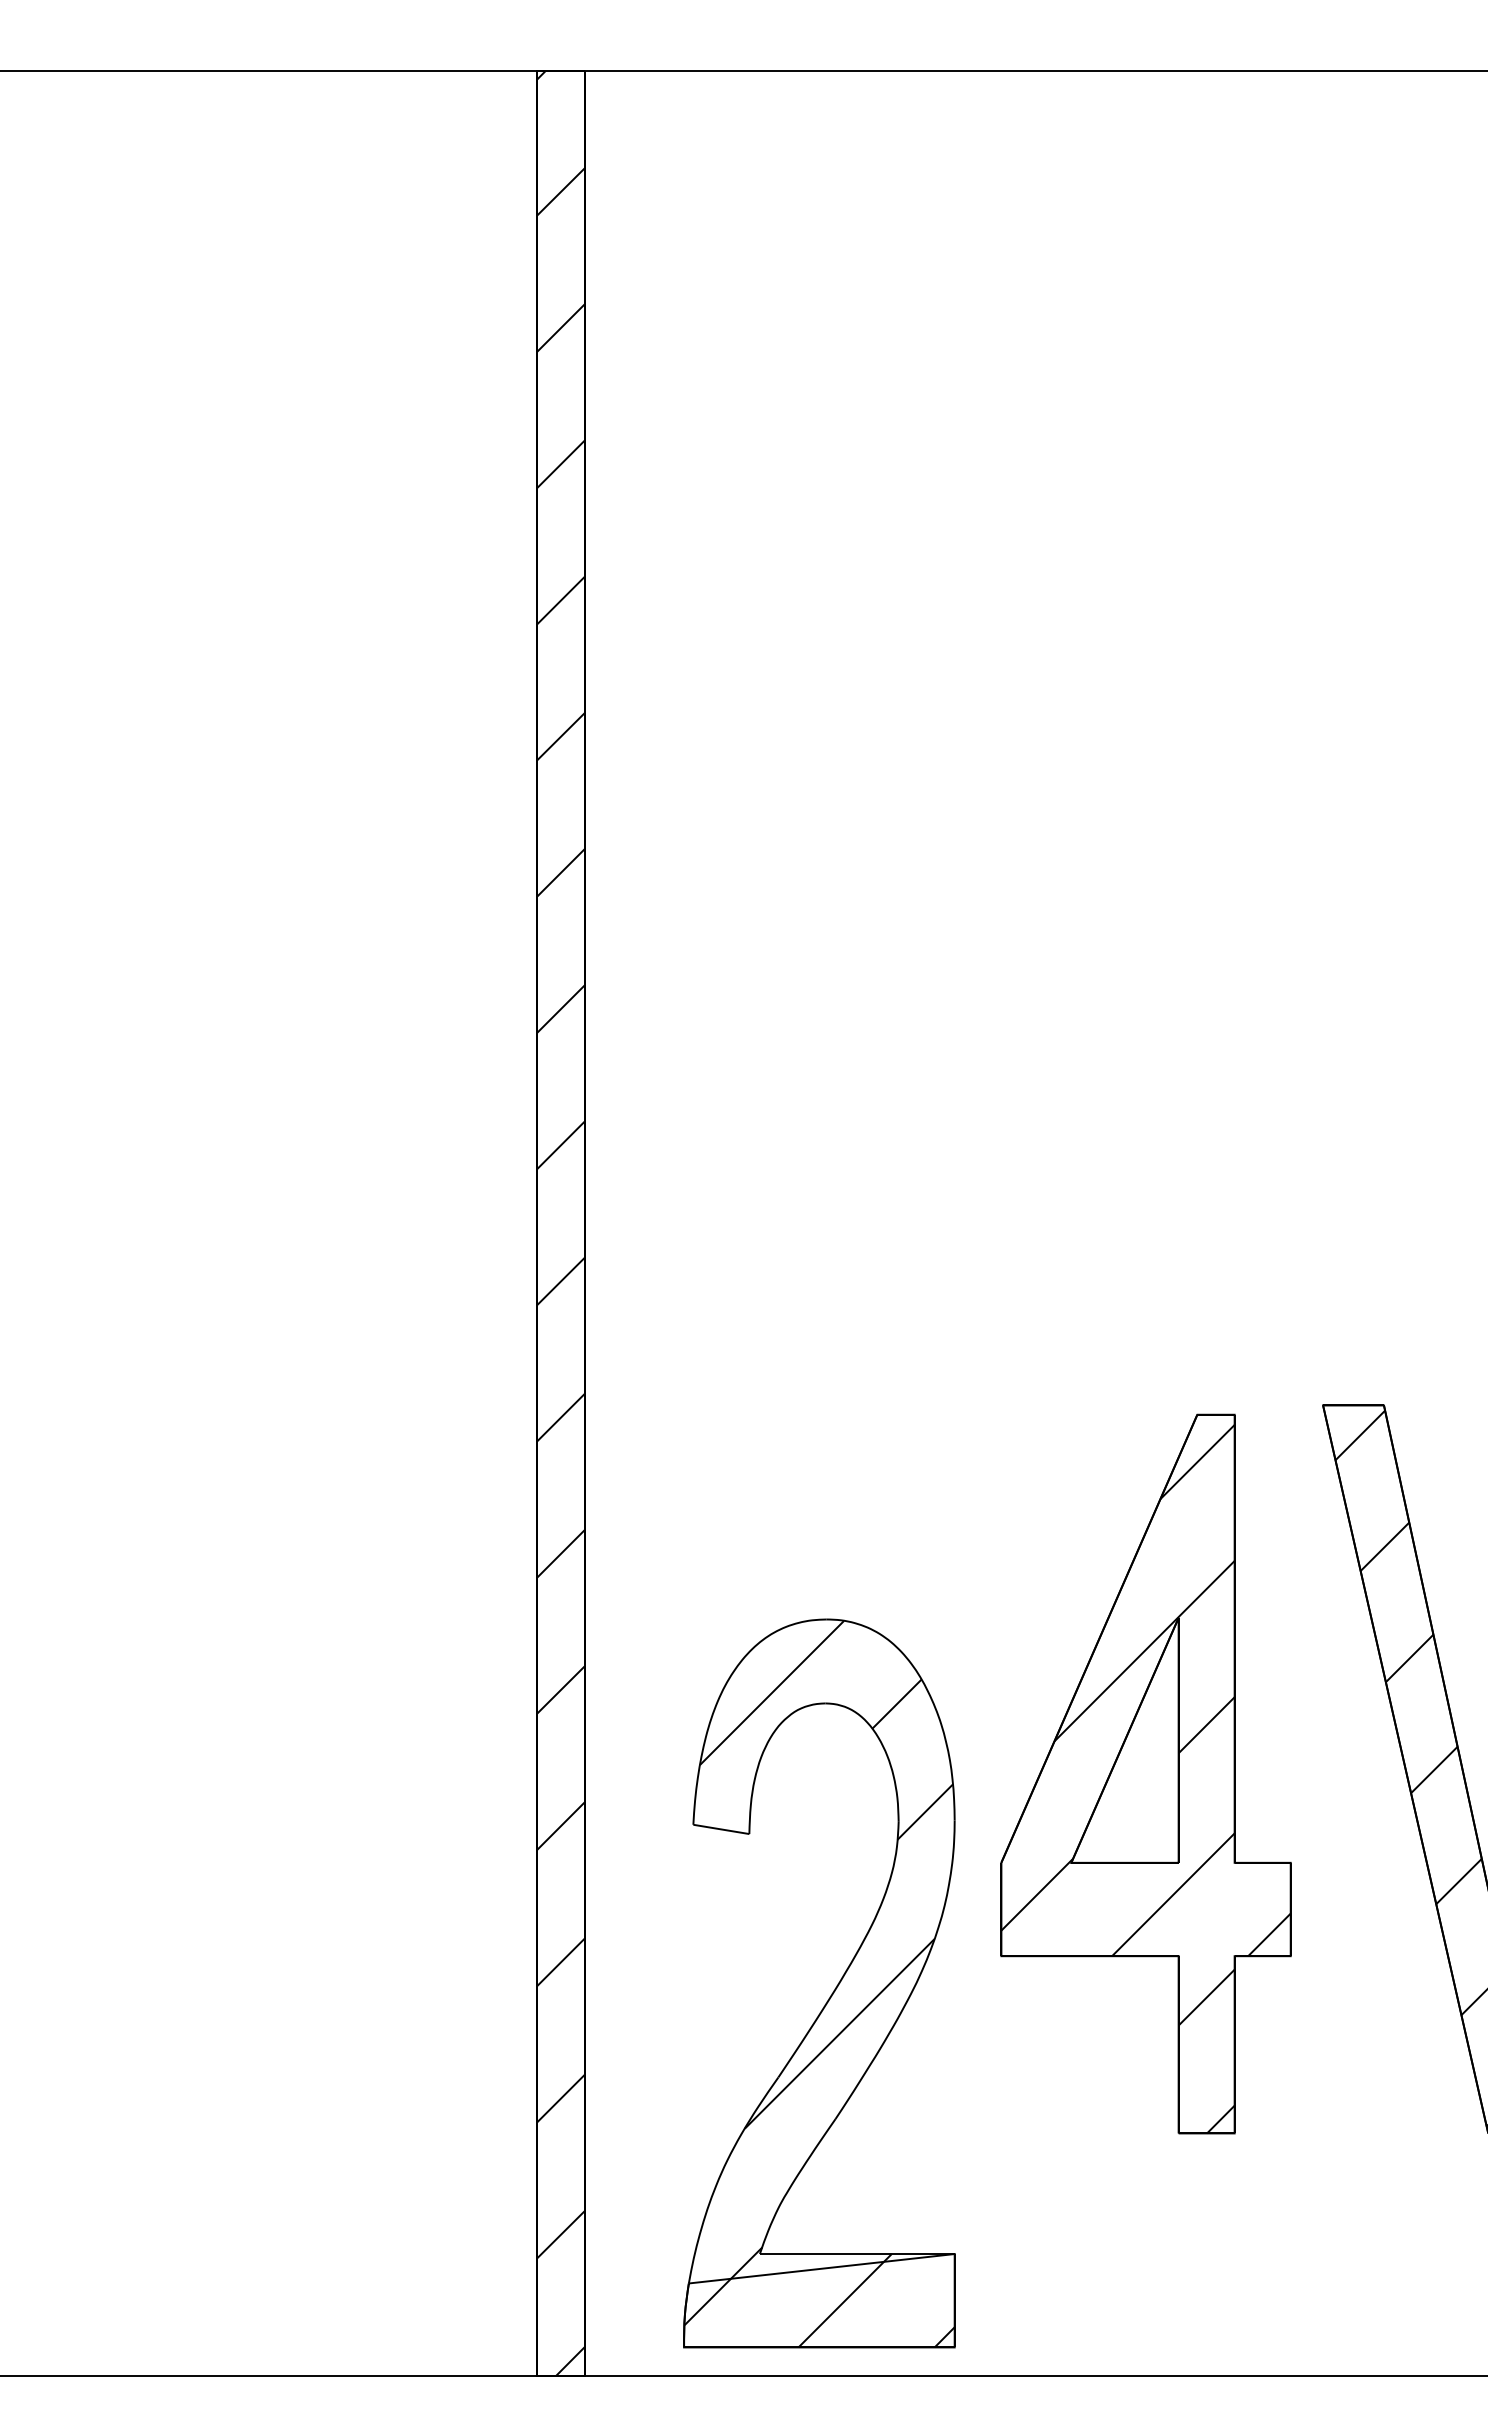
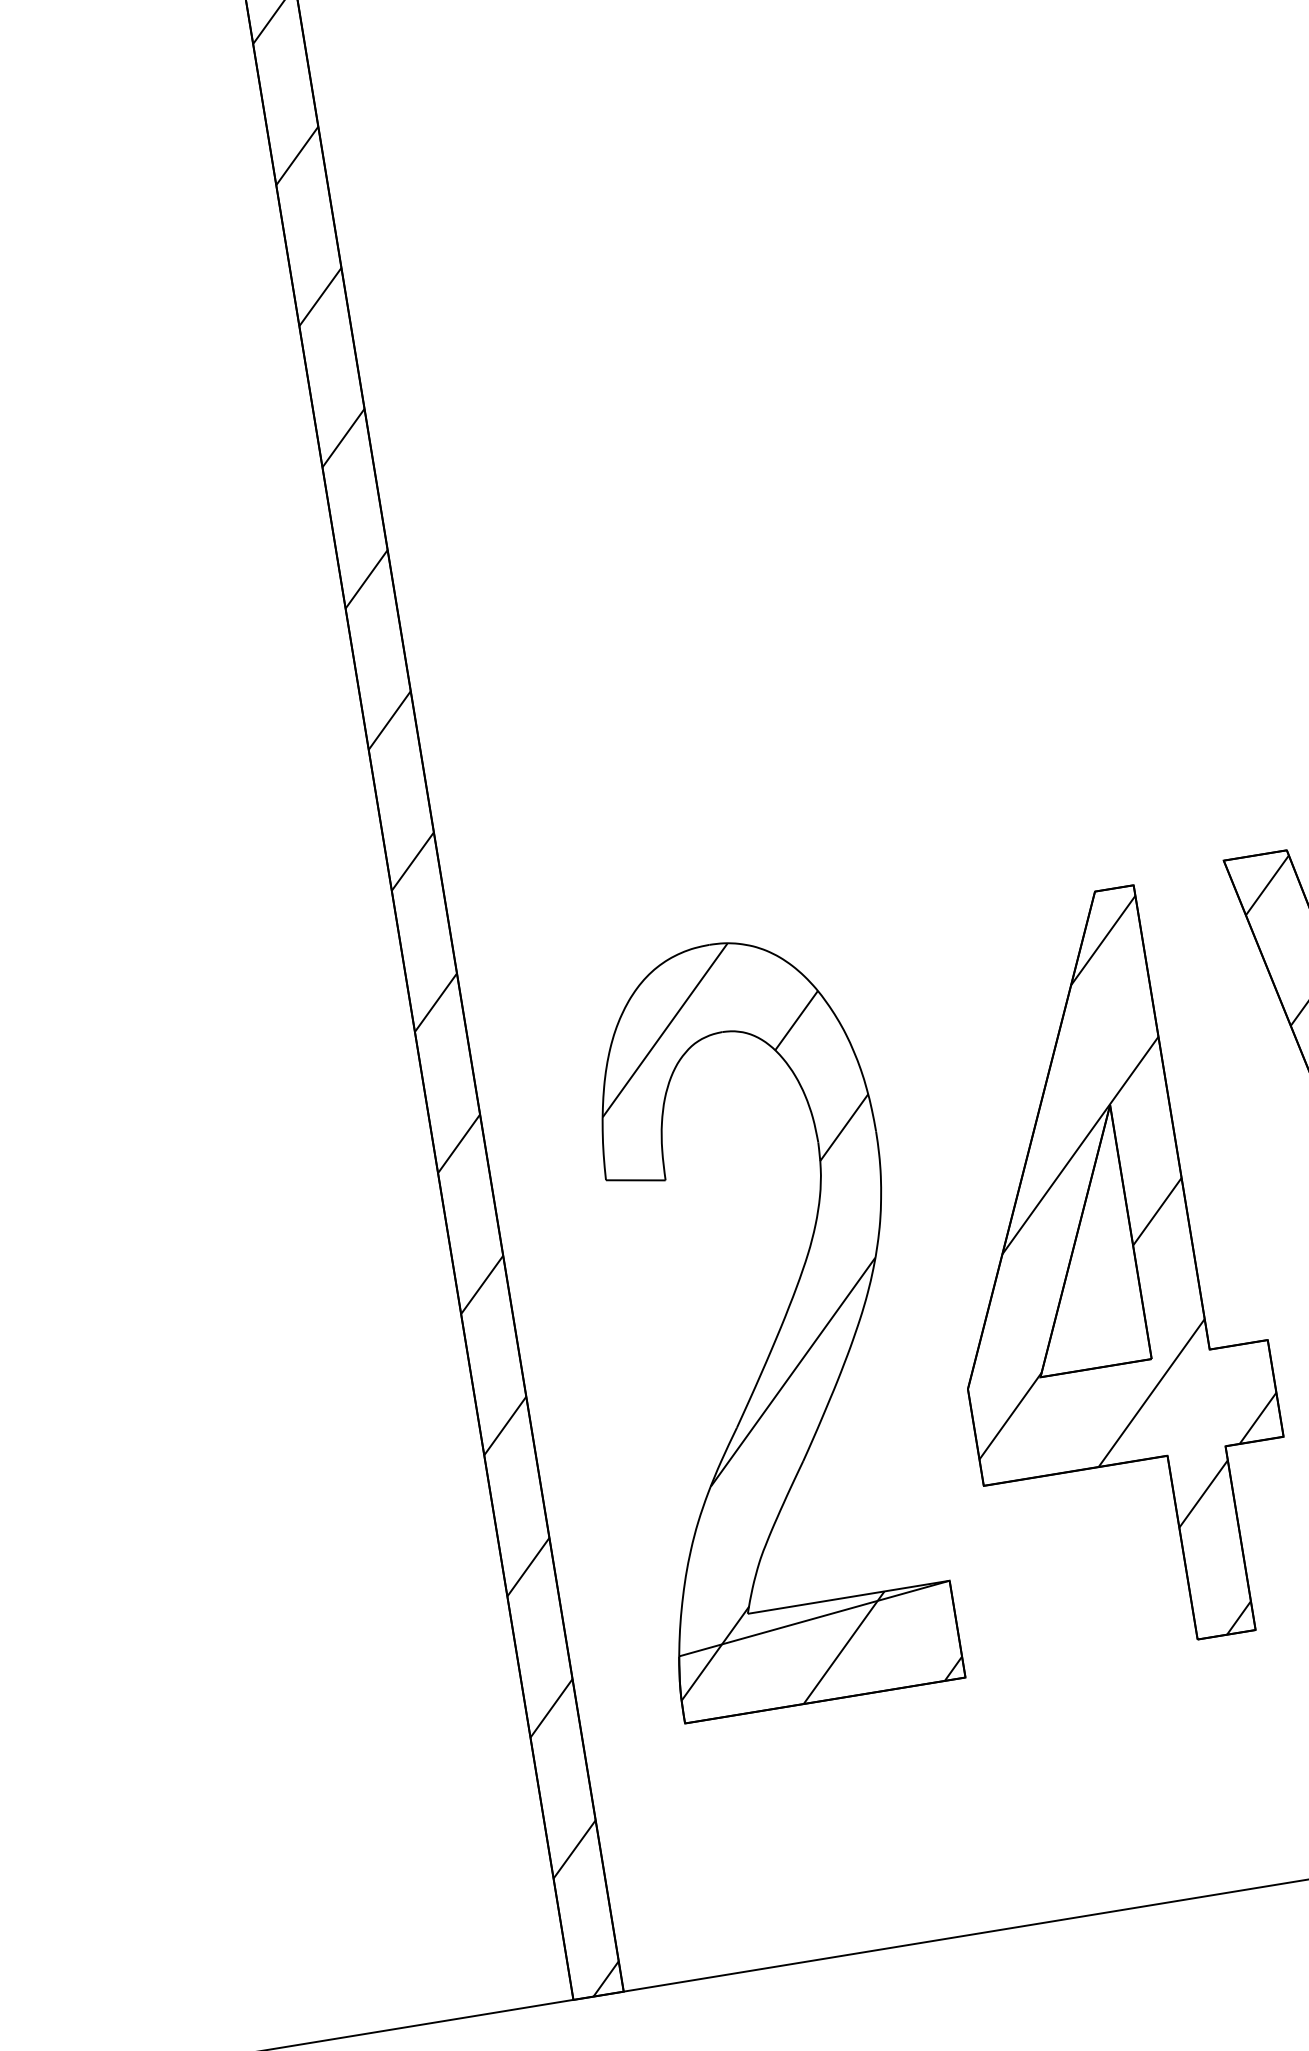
part: (831, 1993) -> (777, 1331), moved

